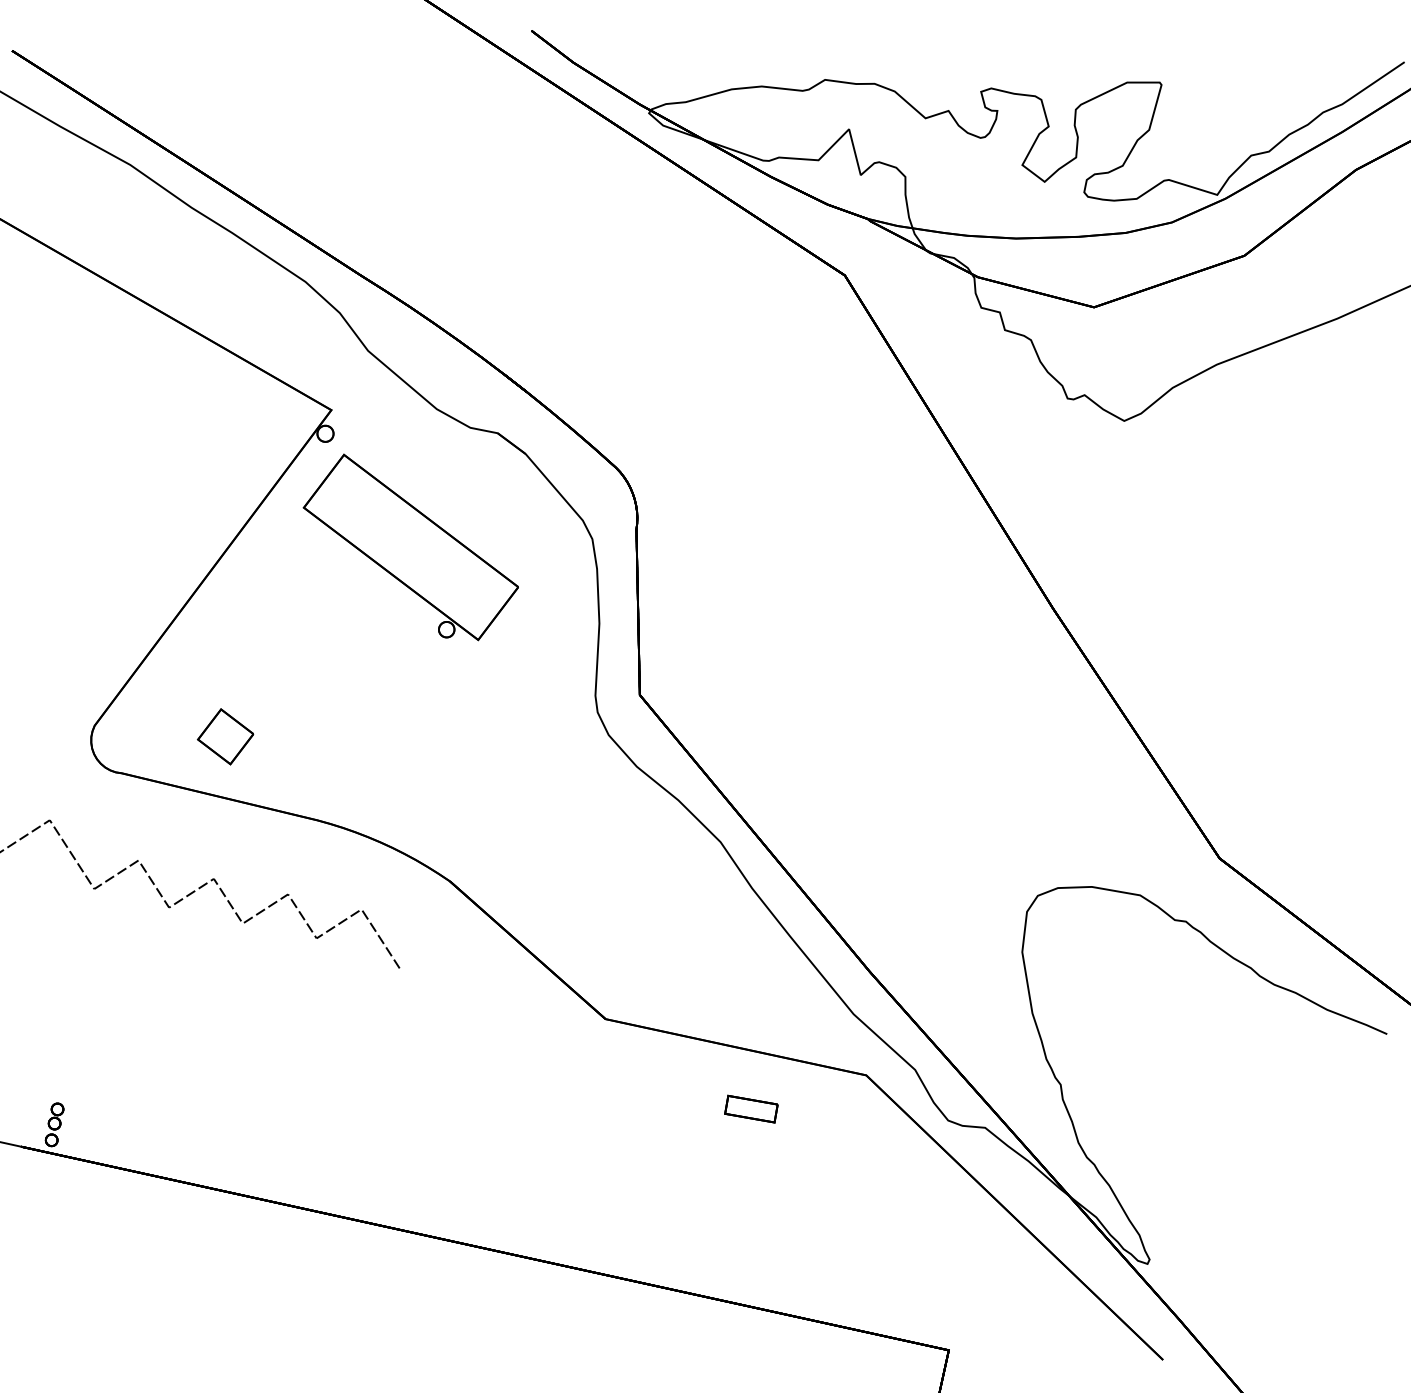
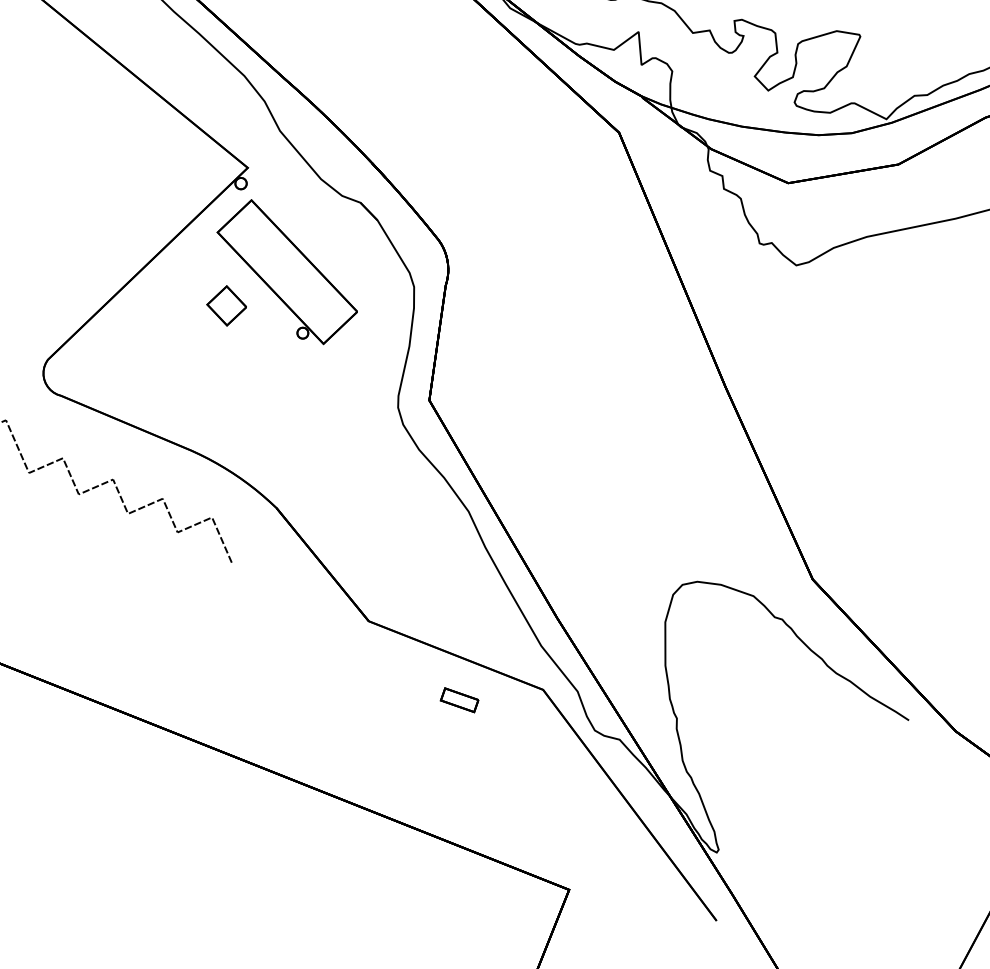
part: (225, 736) -> (226, 305), moved

